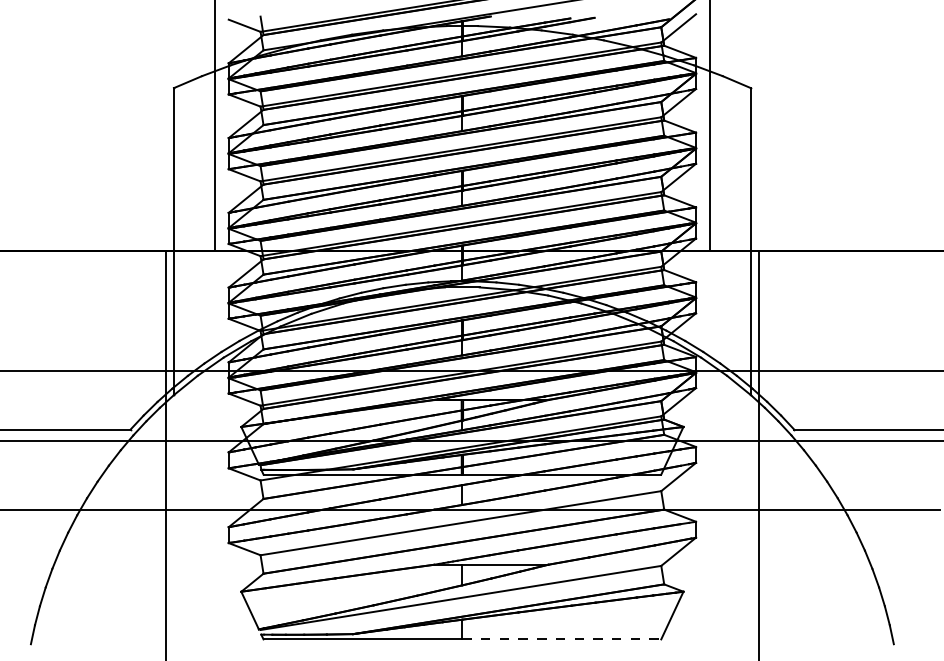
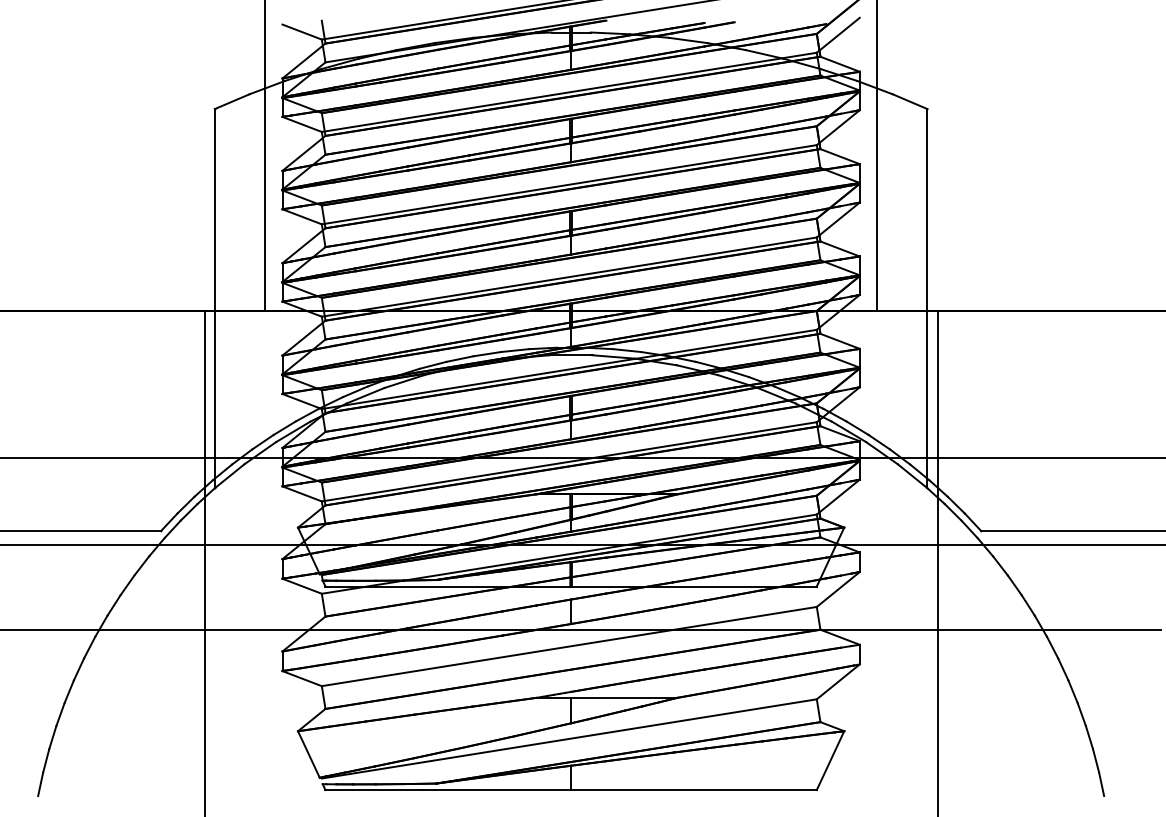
line: (562, 639) -> (694, 790), dashed -> solid

